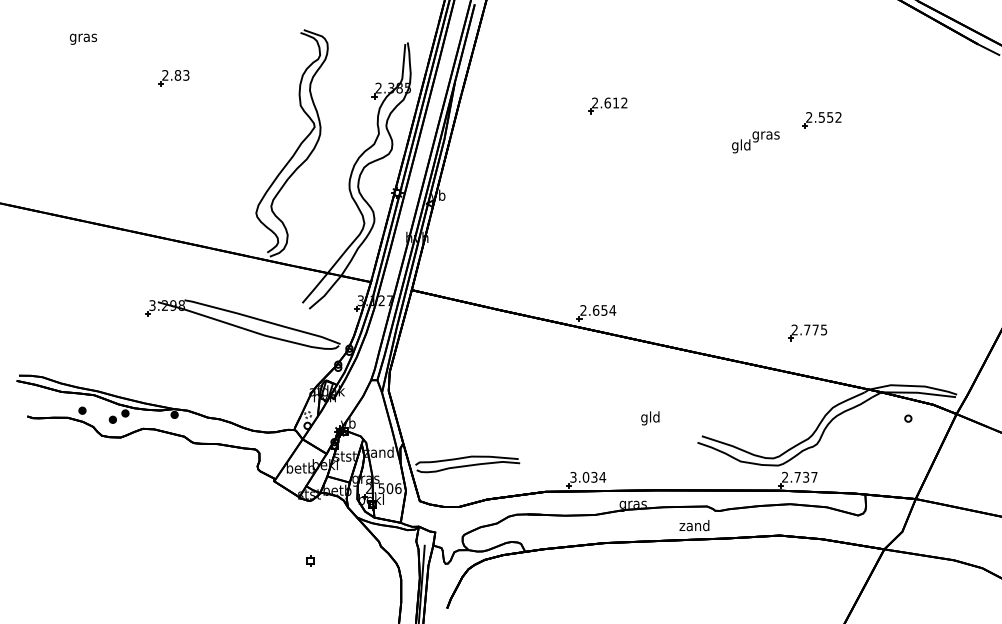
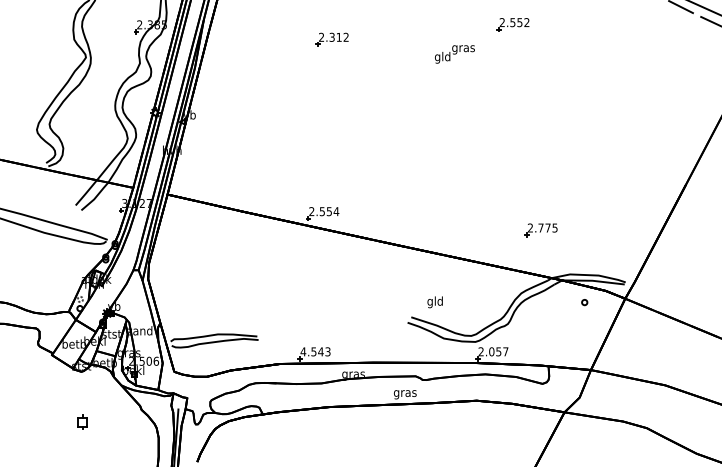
text: (607, 102) -> (331, 36), 2.612 -> 2.312
part: (821, 120) -> (512, 25), moved
text: (755, 142) -> (454, 54), moved
text: (595, 310) -> (321, 211), 2.654 -> 2.554
part: (807, 332) -> (541, 230), moved
text: (650, 418) -> (435, 302), moved
text: (588, 476) -> (316, 351), 3.034 -> 4.543
text: (801, 476) -> (494, 351), 2.737 -> 2.057
text: (694, 526) -> (405, 393), zand -> gras
part: (310, 560) -> (82, 421), size x1.6

